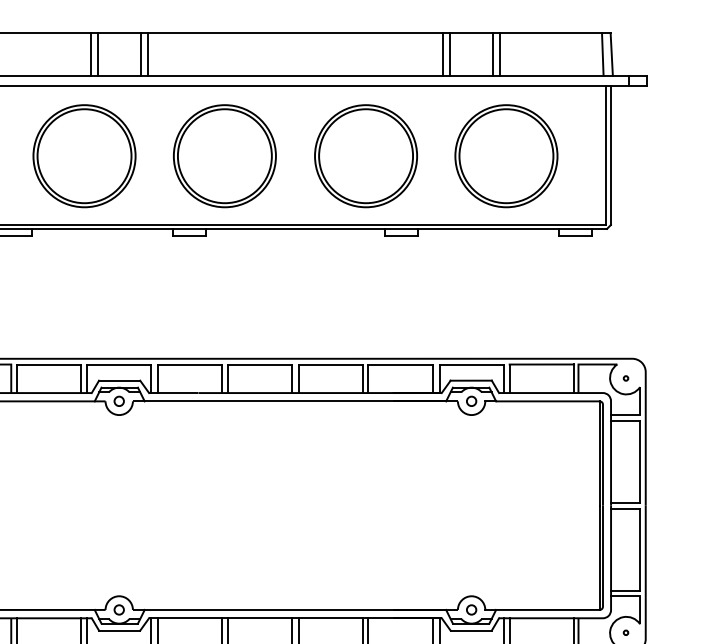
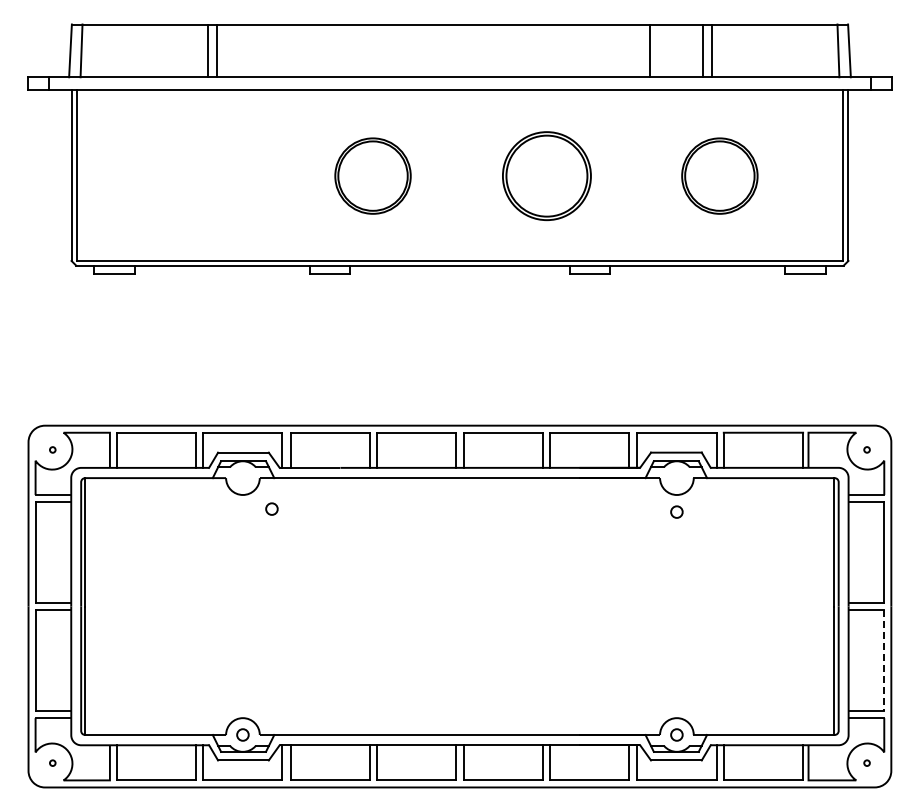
line: (140, 54) -> (269, 50), removed
line: (148, 54) -> (278, 50), removed
line: (442, 54) -> (641, 50), removed
part: (83, 155) -> (199, 175), removed
part: (224, 155) -> (372, 175), size x0.6
part: (365, 155) -> (546, 175), size x0.7
part: (506, 155) -> (719, 175), size x0.6
circle: (118, 400) -> (271, 508), moved
circle: (471, 400) -> (676, 511), moved
line: (640, 549) -> (884, 660), solid -> dashed

